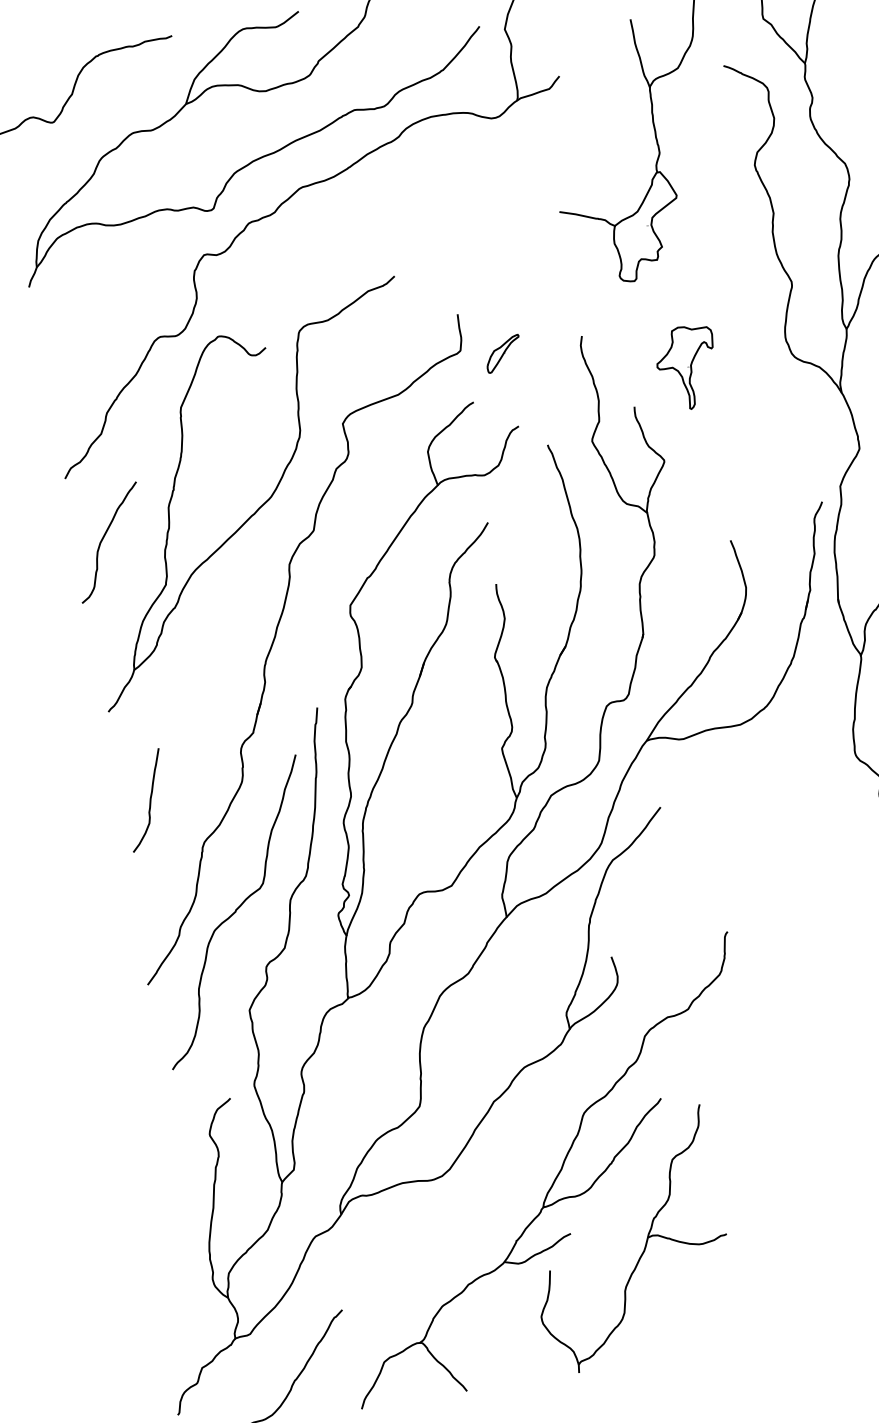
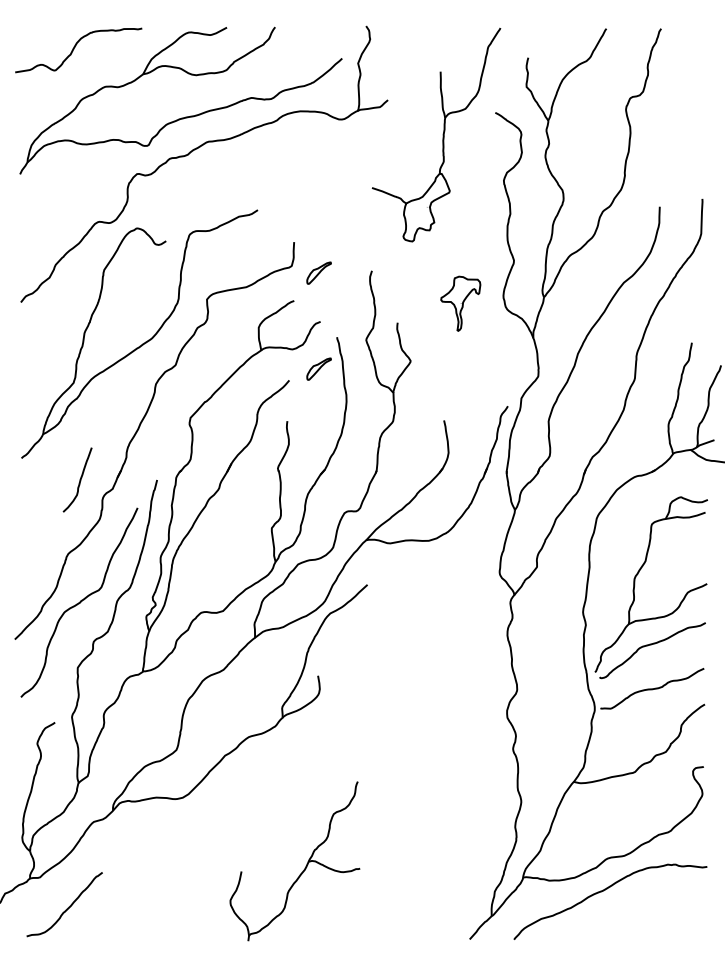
part: (687, 367) -> (460, 303), moved
part: (528, 496) -> (318, 368), added
curve: (104, 538) -> (39, 345), removed
curve: (148, 799) -> (79, 479), moved
part: (555, 1175) -> (256, 810), removed

